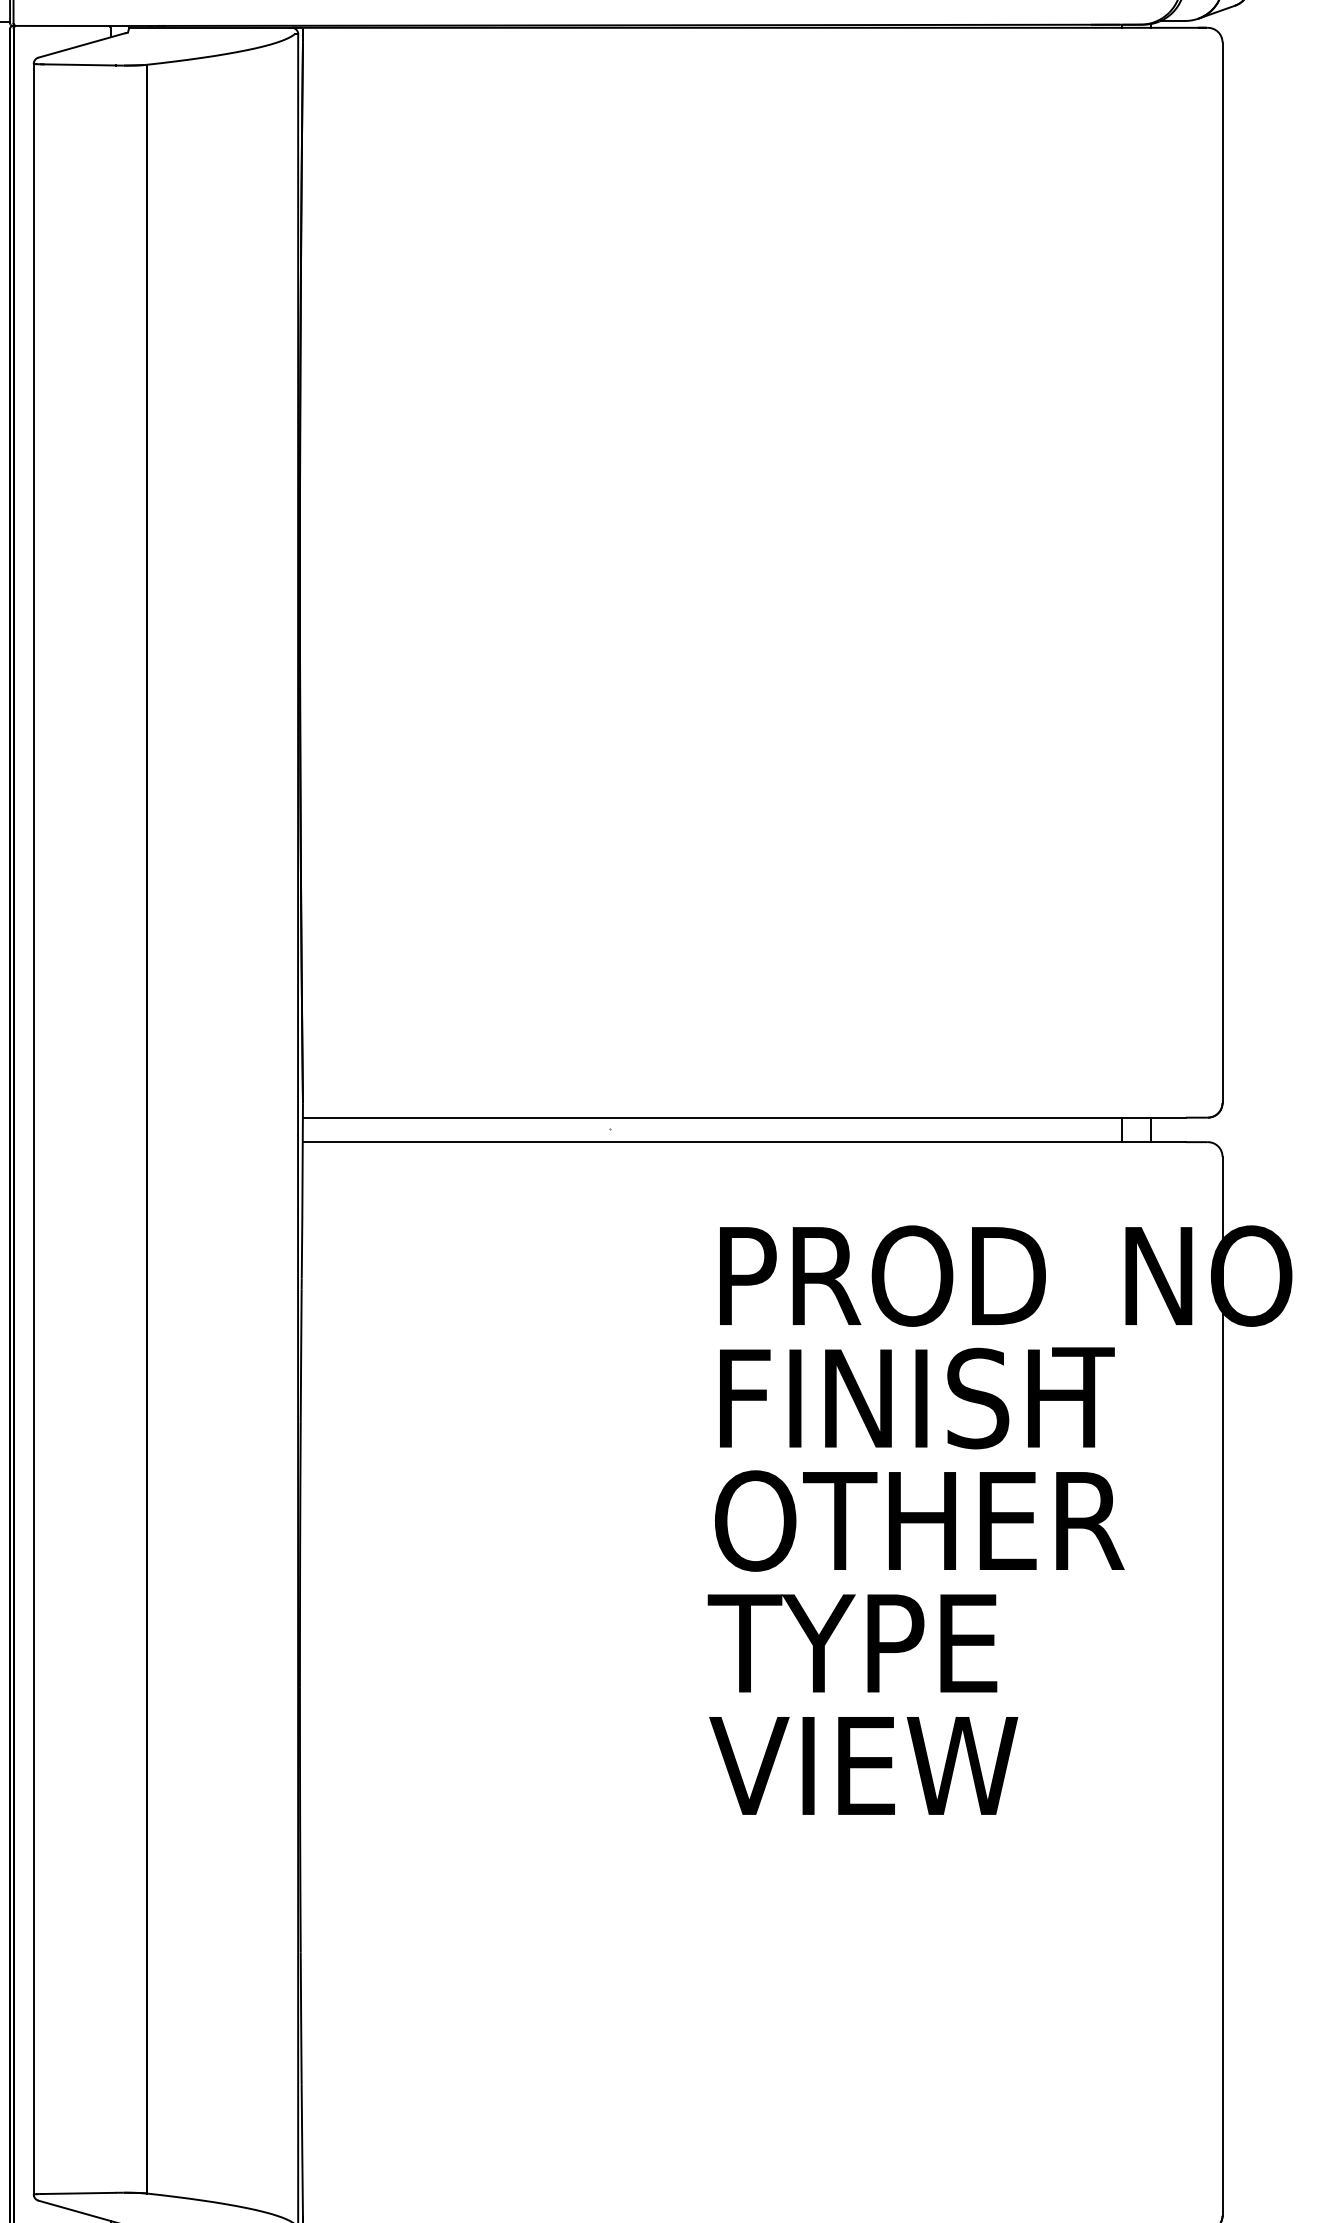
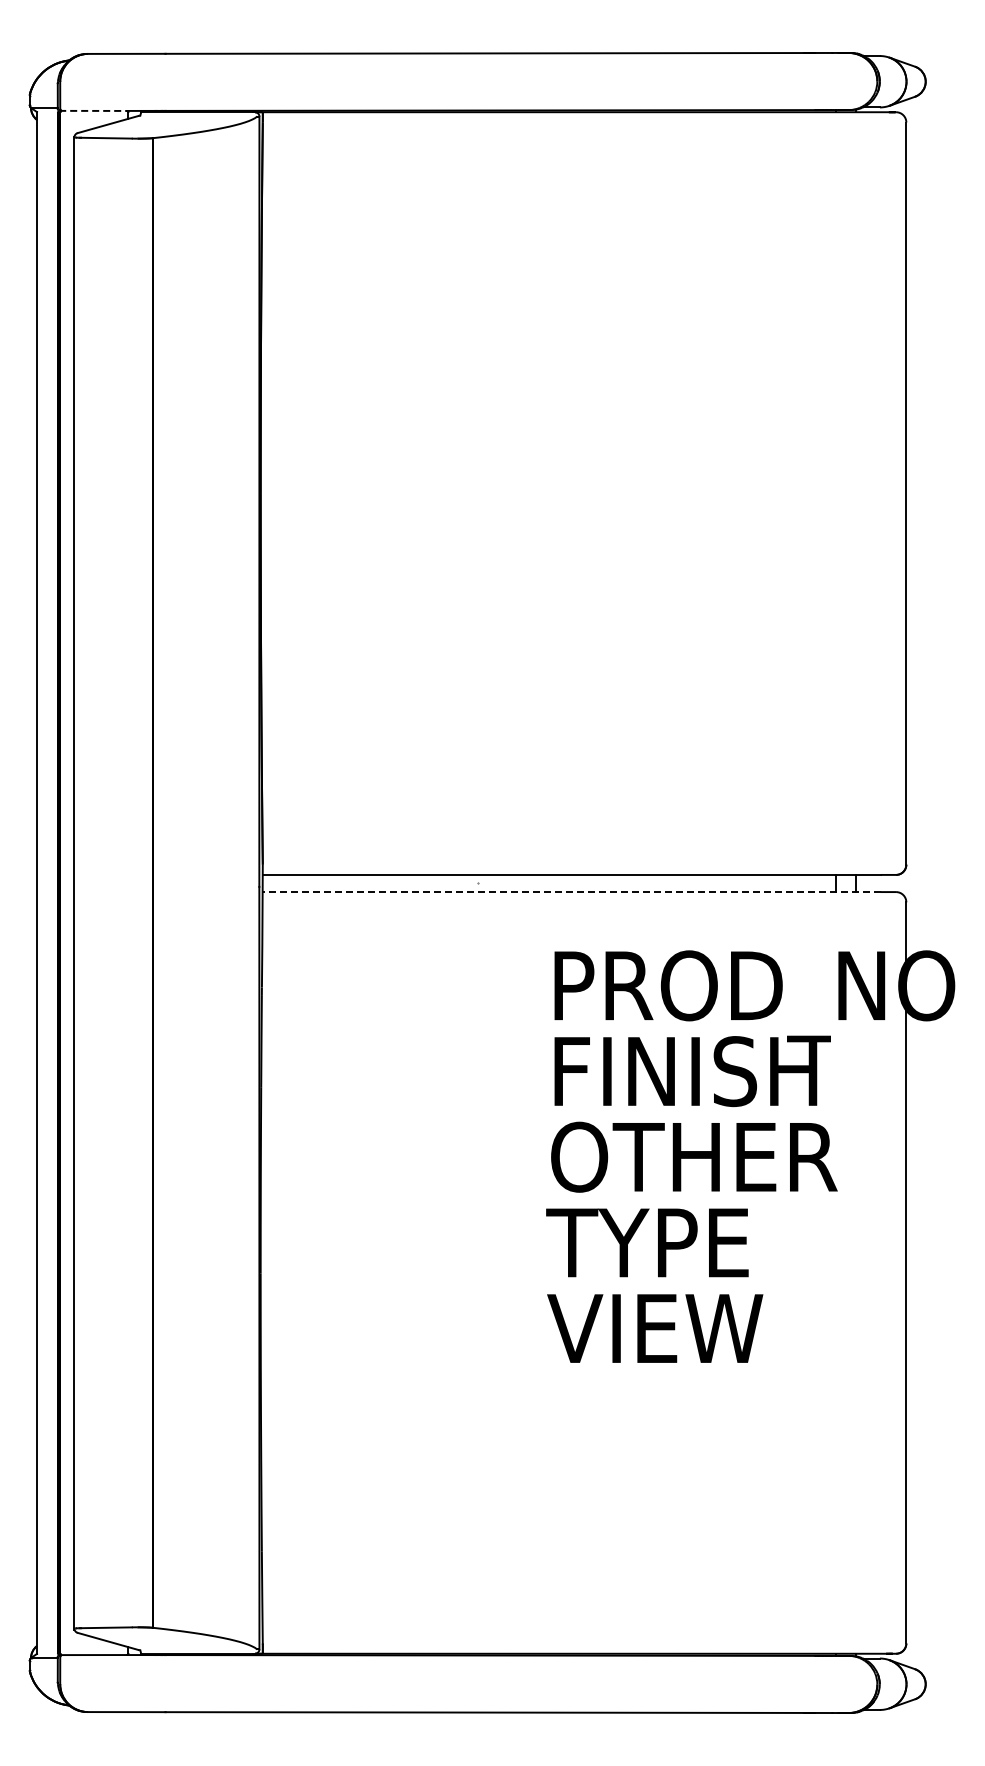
line: (61, 25) -> (93, 110), solid -> dashed
line: (744, 1142) -> (571, 892), solid -> dashed

